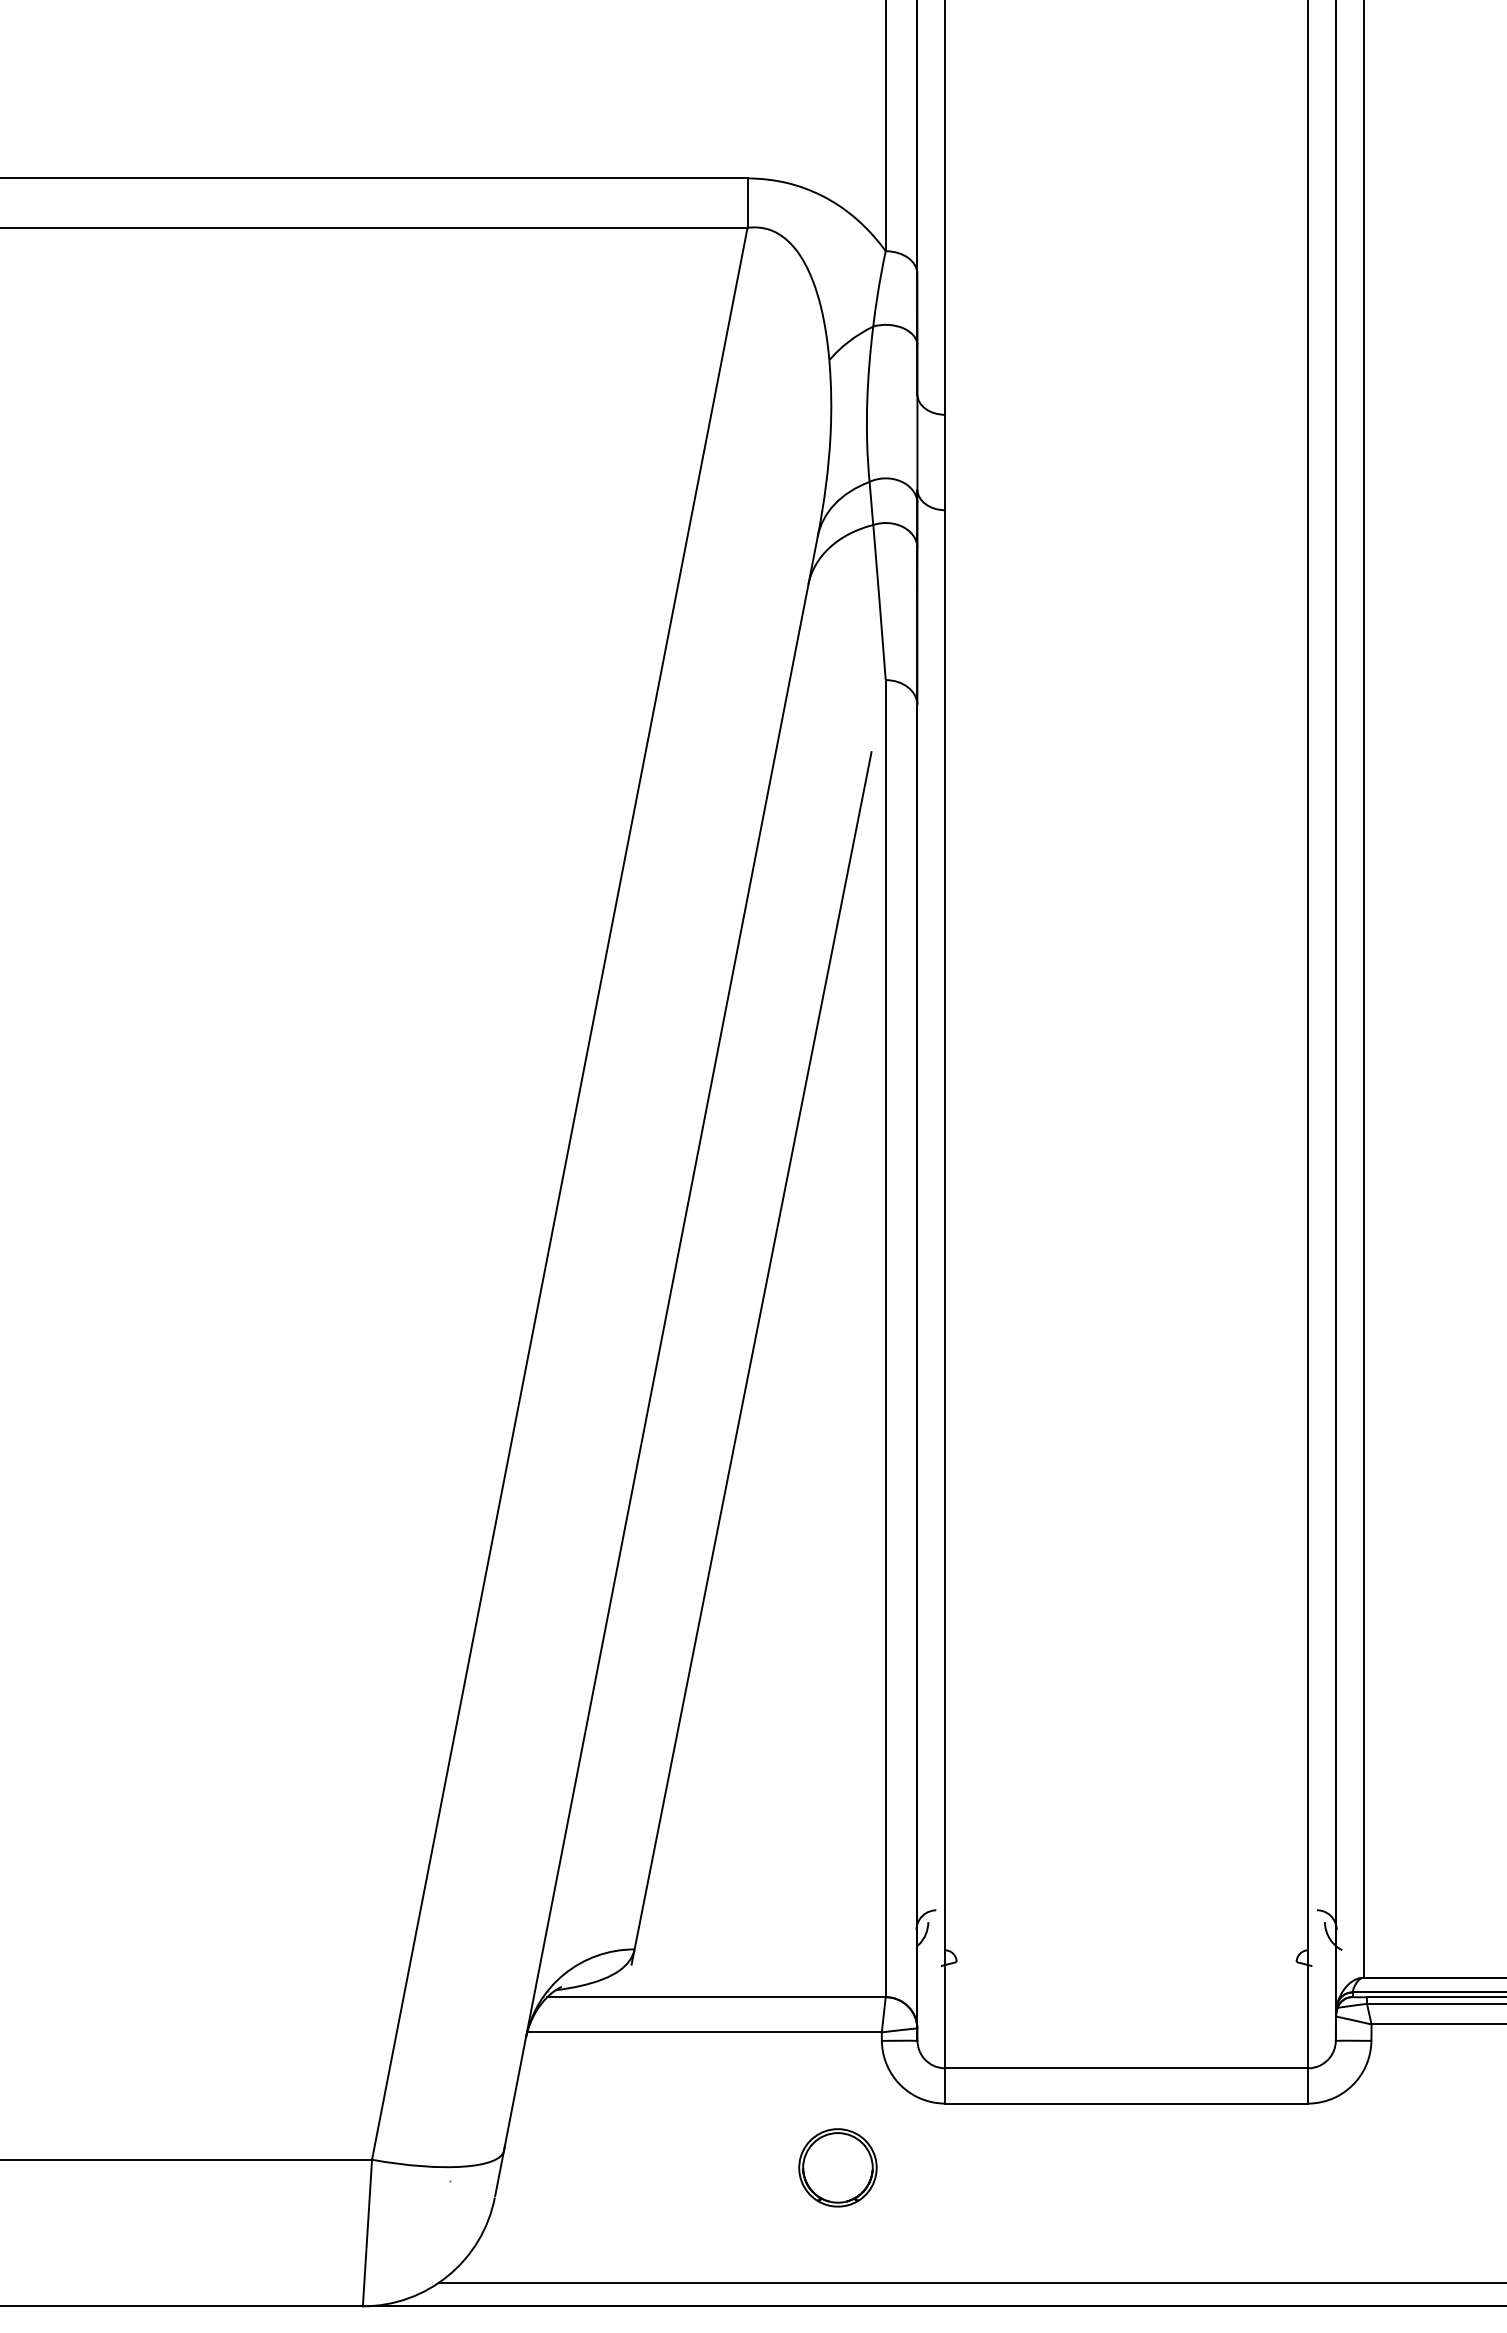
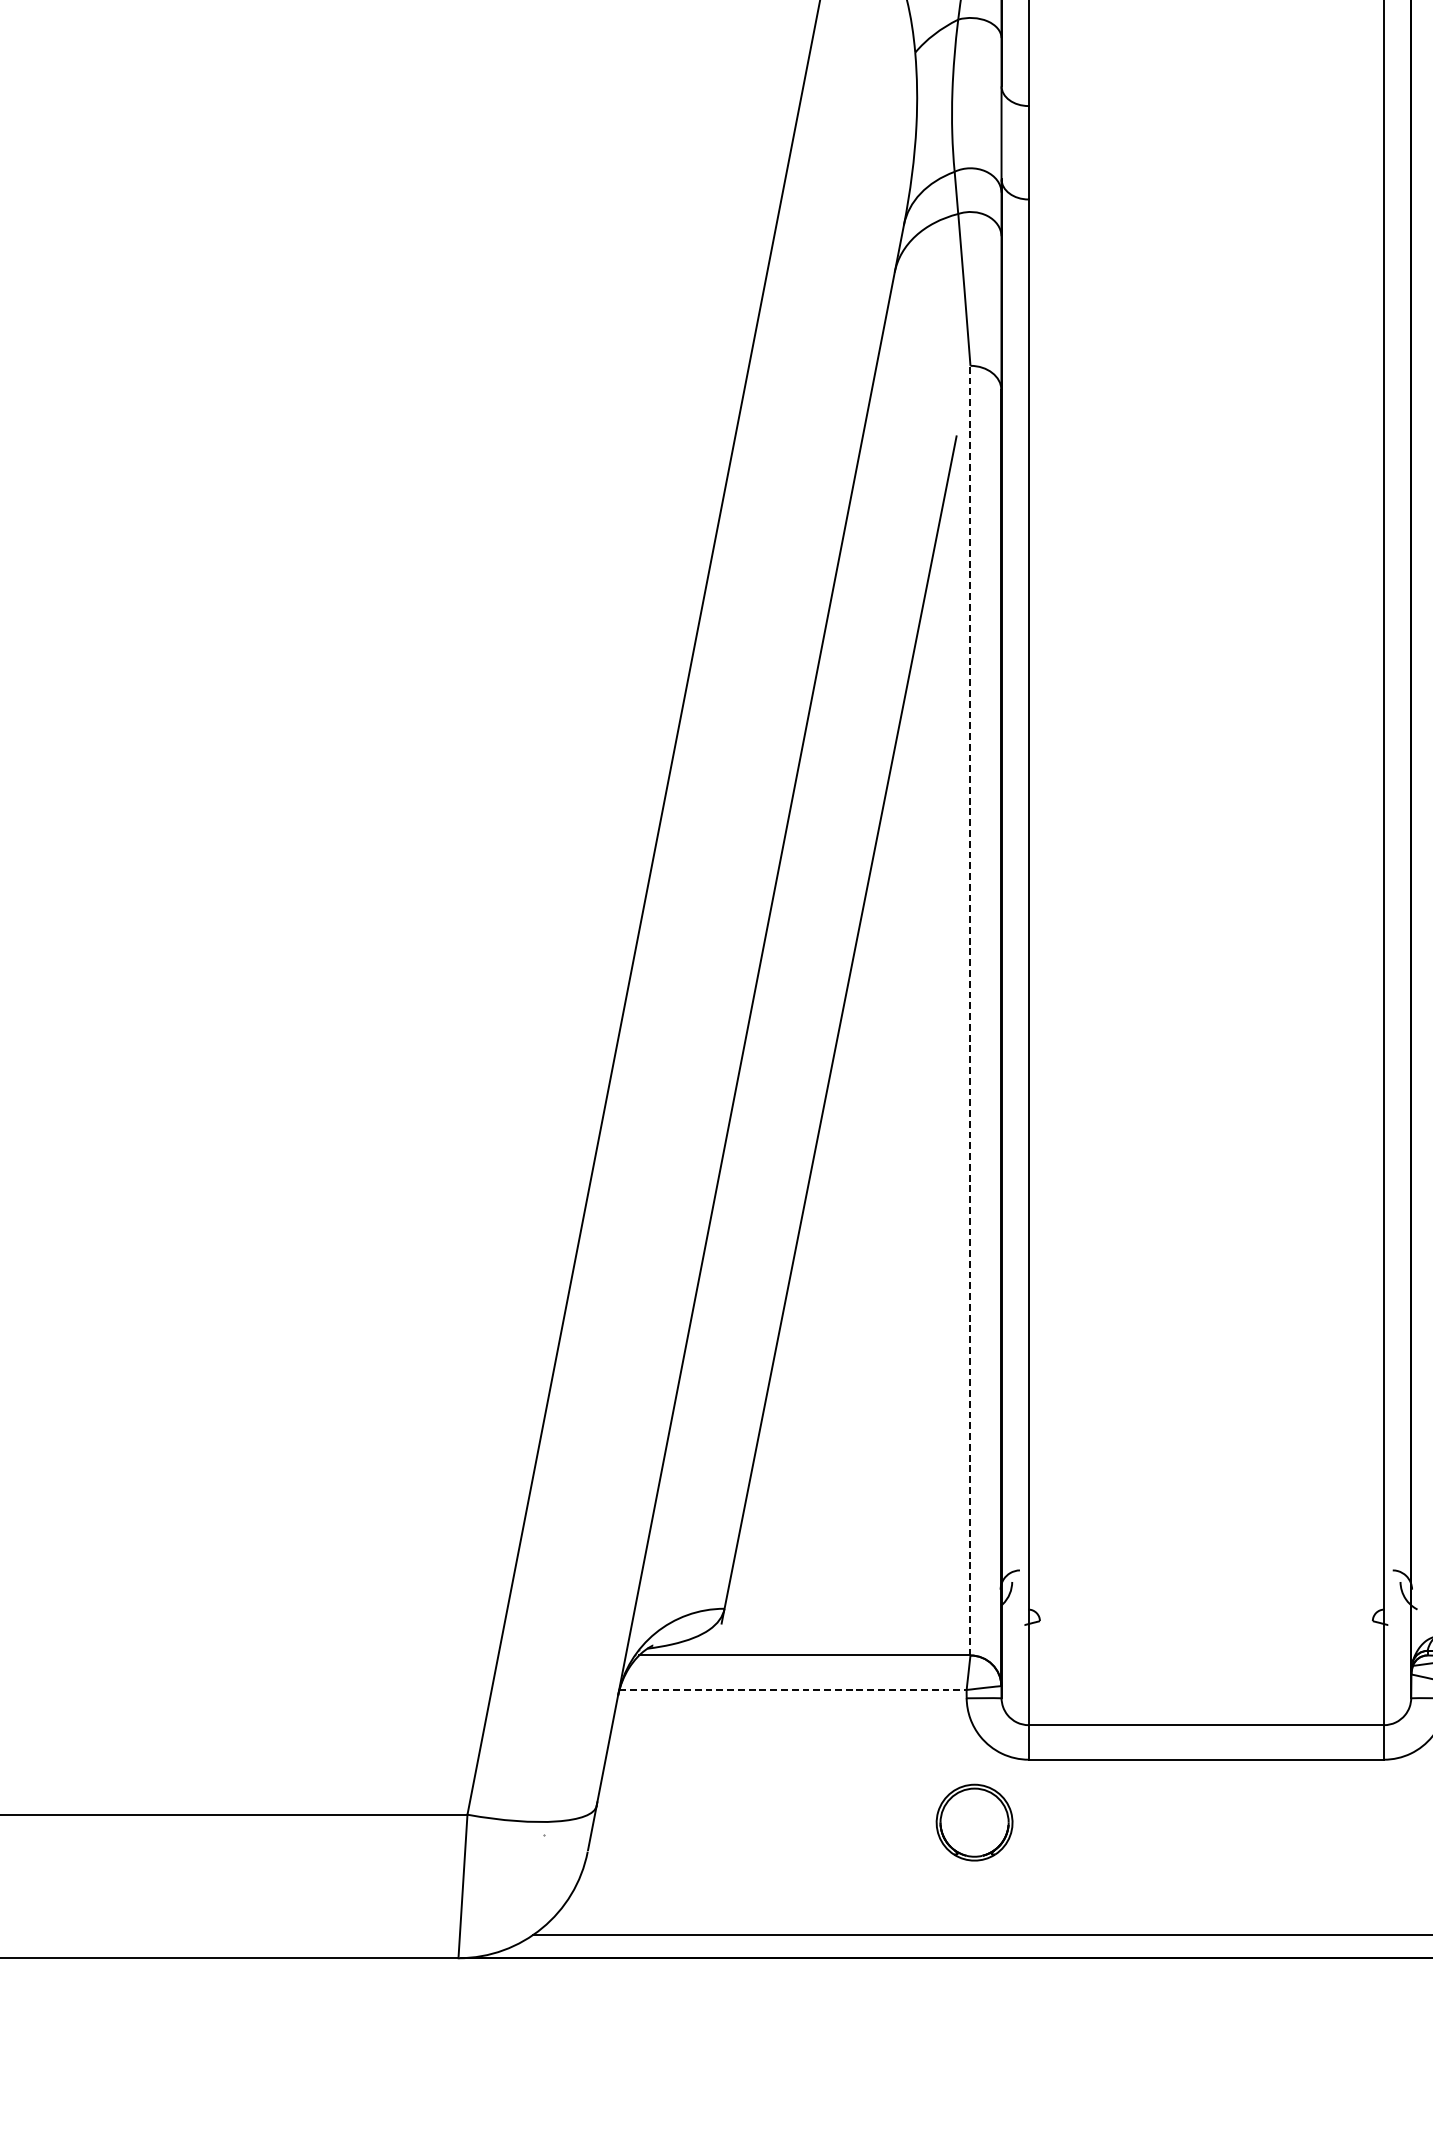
line: (885, 1338) -> (970, 1010), solid -> dashed
line: (705, 2032) -> (793, 1690), solid -> dashed
part: (837, 2167) -> (974, 1822), moved

